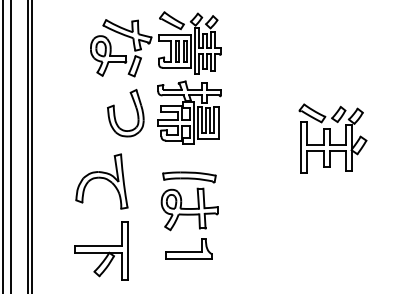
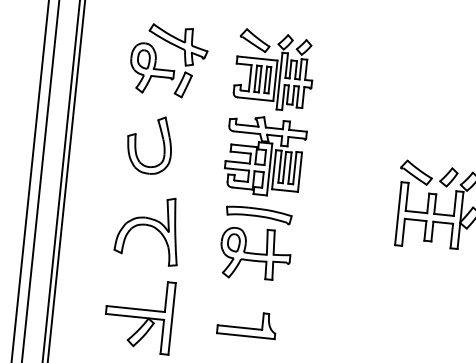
part: (121, 55) -> (168, 69), moved
part: (115, 113) -> (136, 143), moved
part: (182, 201) -> (247, 243), moved

